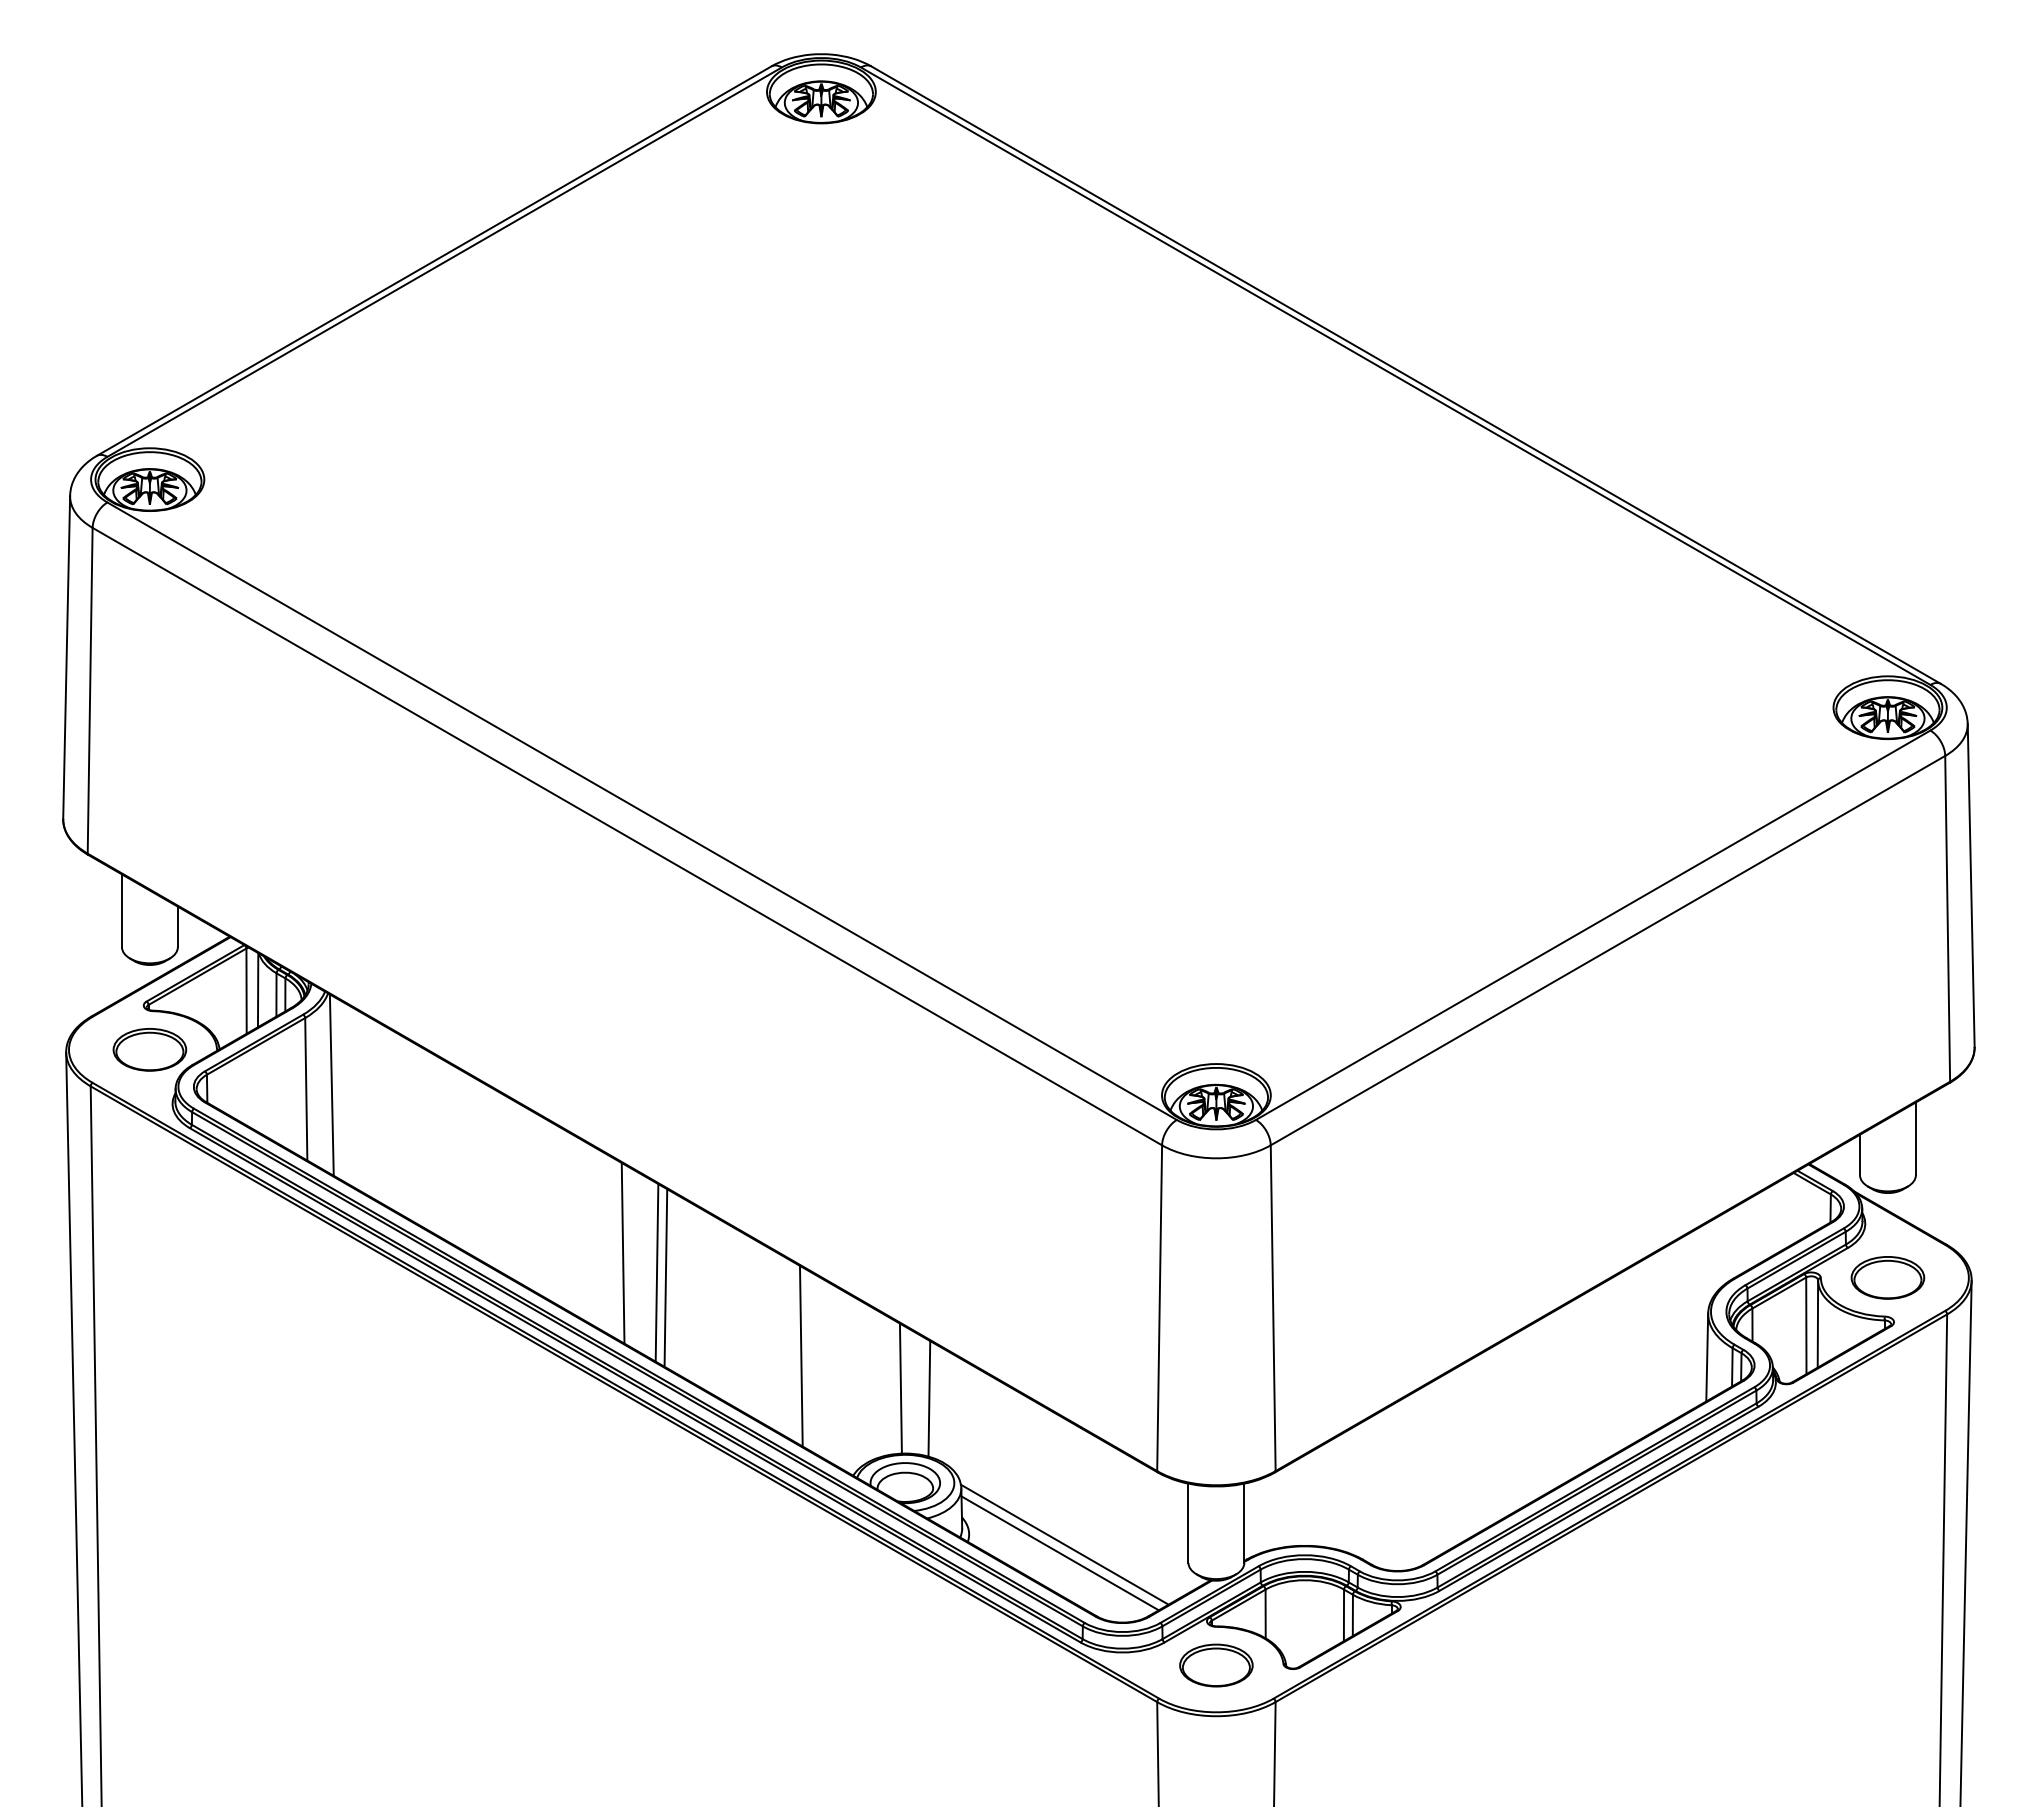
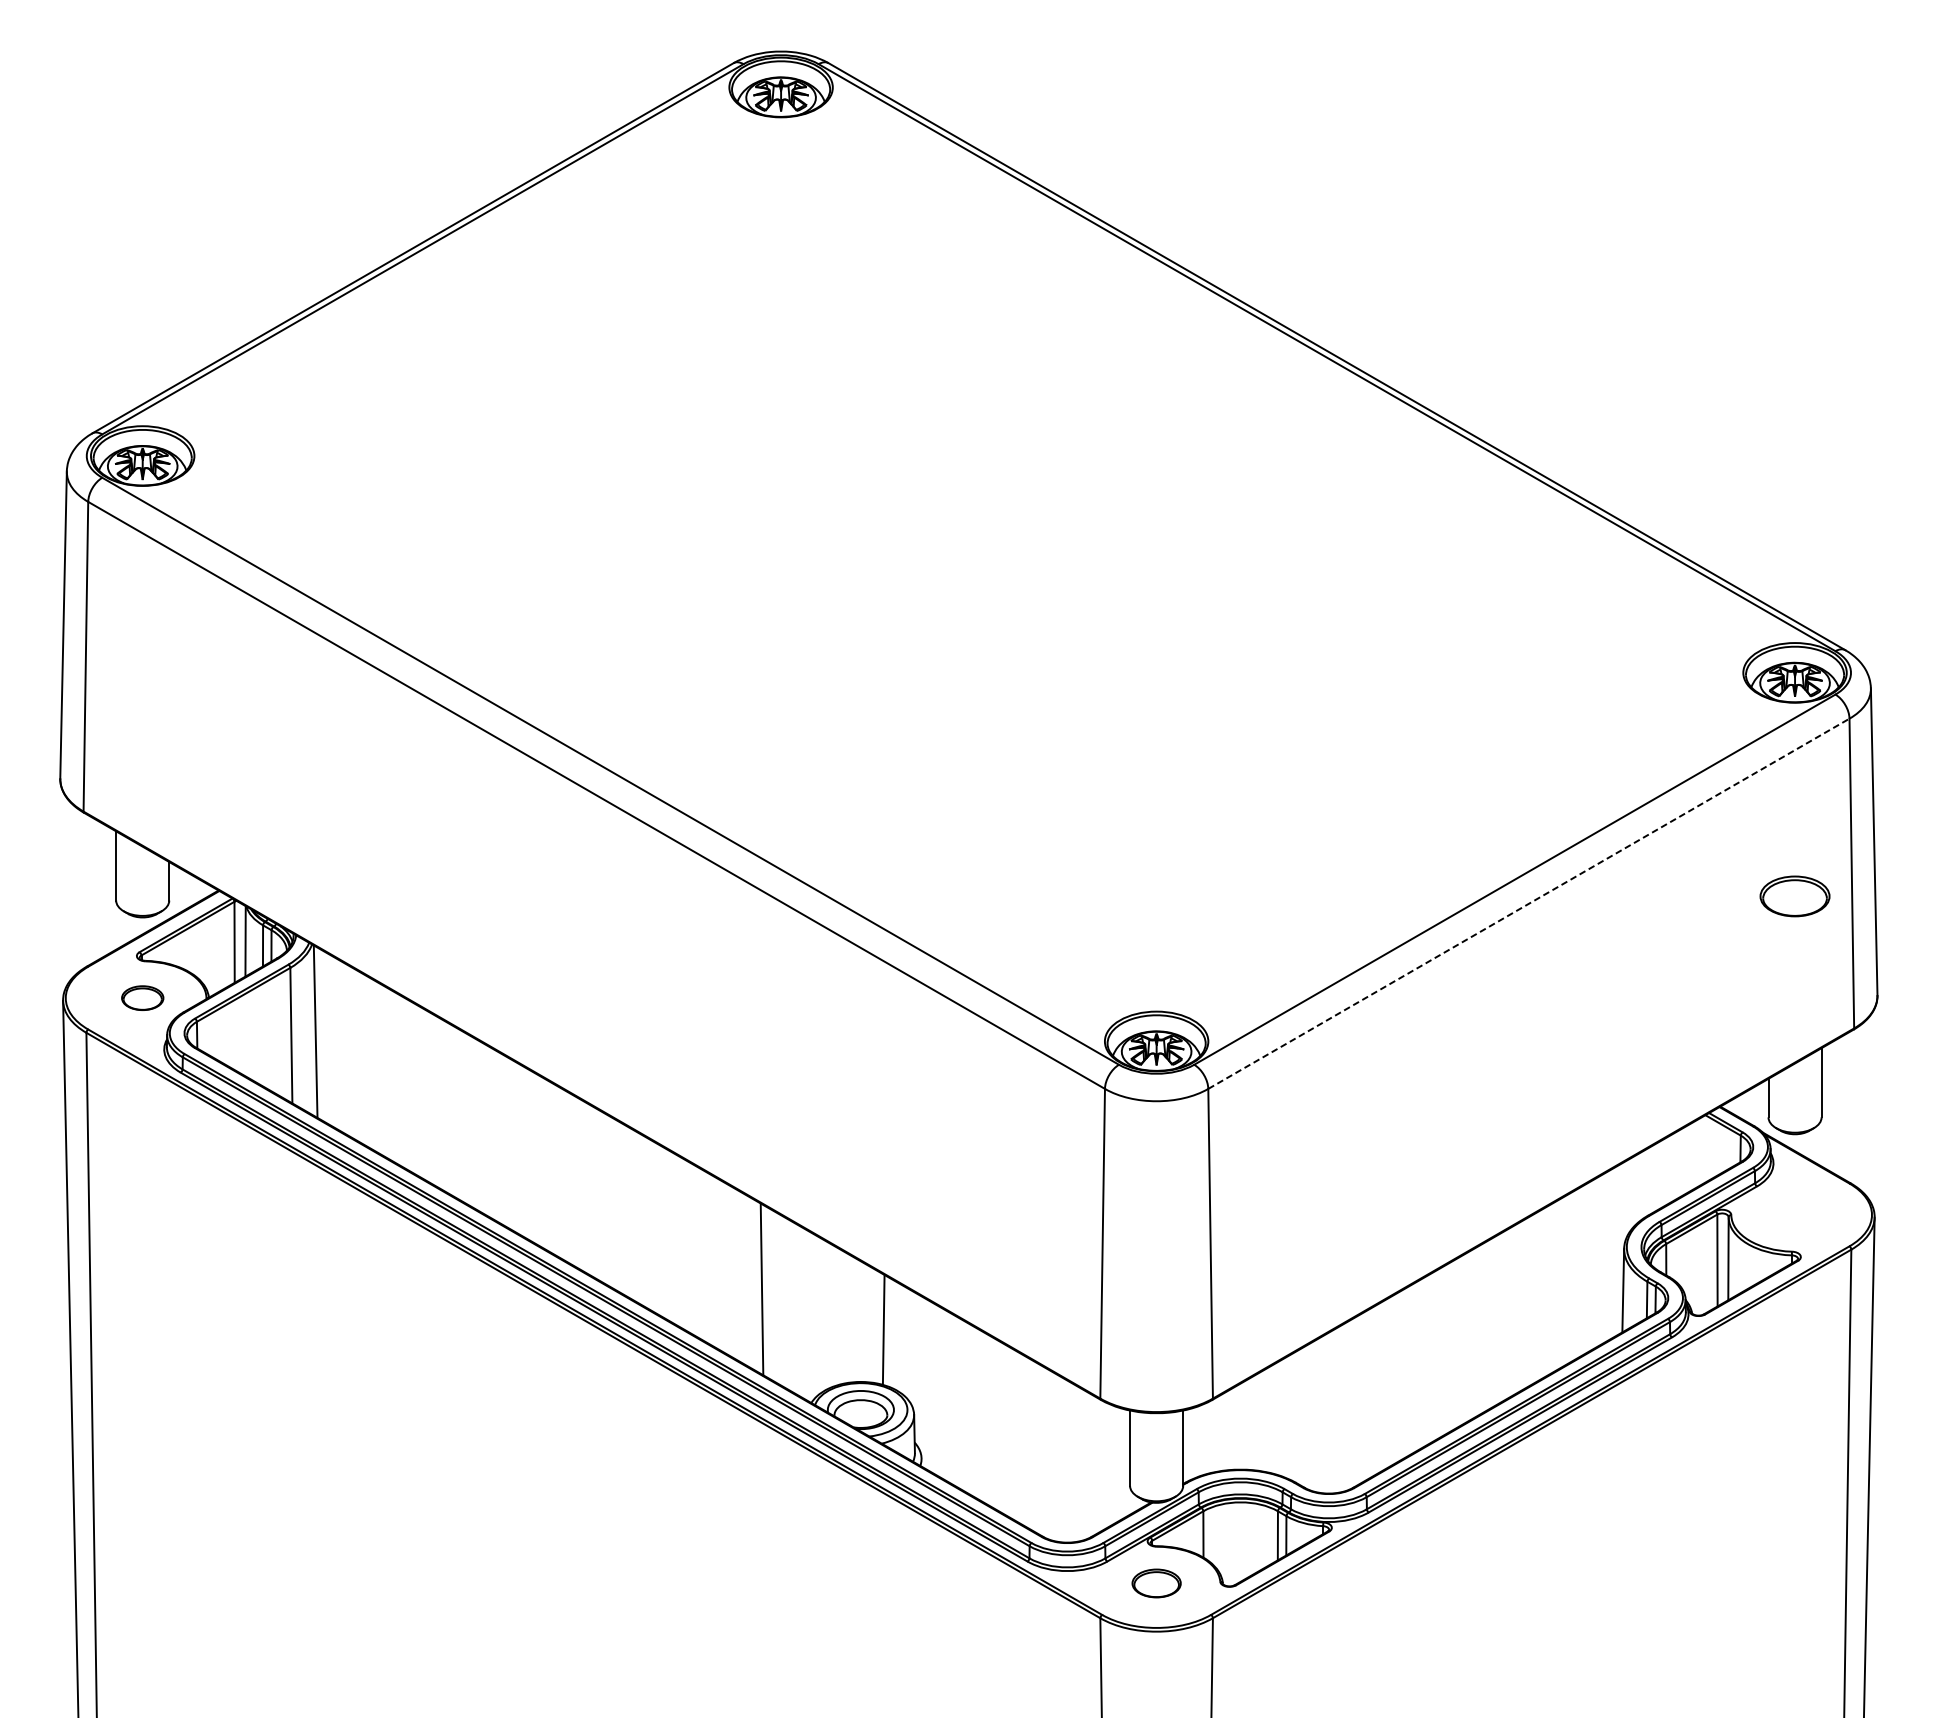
line: (1608, 950) -> (1529, 903), solid -> dashed
part: (149, 1049) -> (142, 997), size x0.6
line: (622, 1252) -> (591, 1190), removed
line: (656, 1272) -> (624, 1209), removed
line: (665, 1277) -> (632, 1214), removed
part: (1887, 1277) -> (1794, 896), moved
line: (900, 1388) -> (856, 1320), removed
line: (1064, 1544) -> (1012, 1468), removed
line: (1059, 1553) -> (1007, 1476), removed
part: (1216, 1665) -> (1156, 1583), size x0.7

